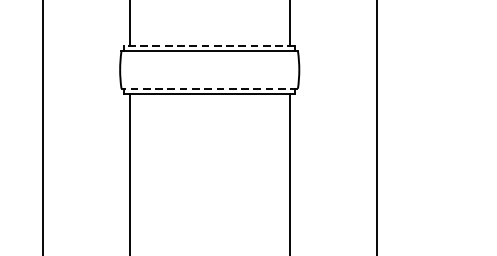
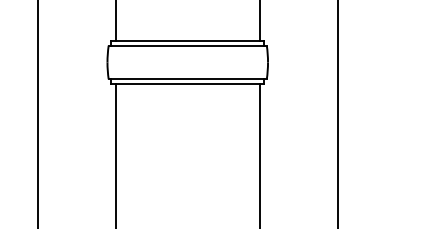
line: (209, 45) -> (187, 40), dashed -> solid
line: (209, 88) -> (187, 79), dashed -> solid

